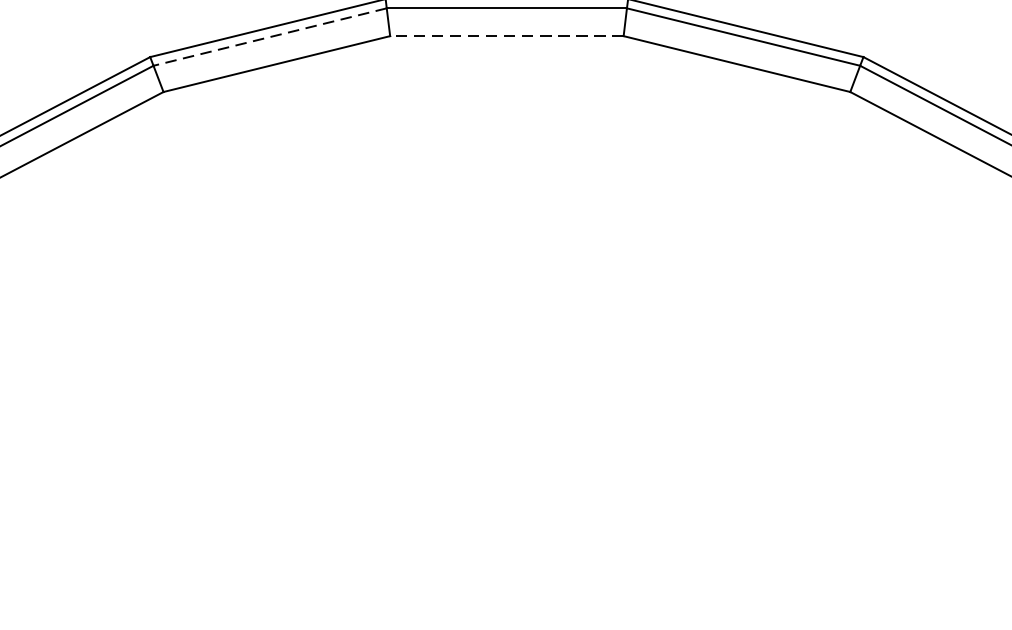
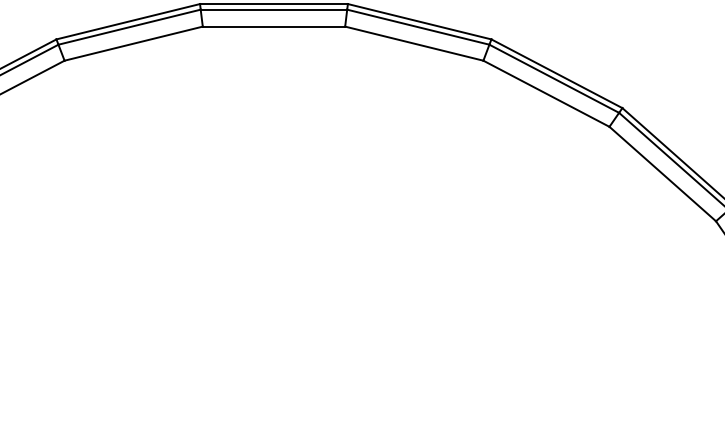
line: (506, 35) -> (273, 26), dashed -> solid
line: (269, 37) -> (129, 27), dashed -> solid

